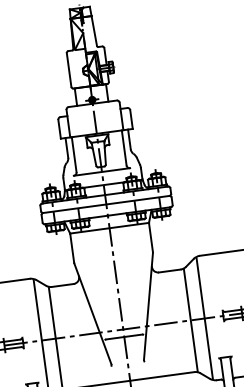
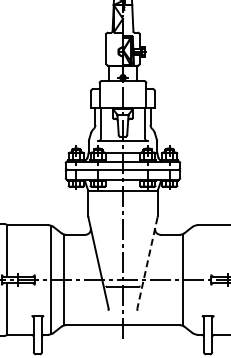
line: (148, 305) -> (147, 262), solid -> dashed
line: (204, 318) -> (194, 279), removed

